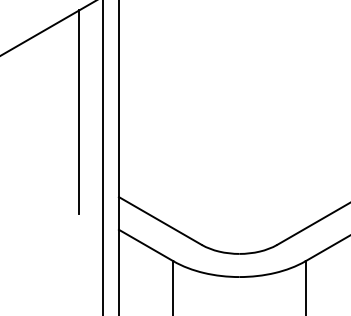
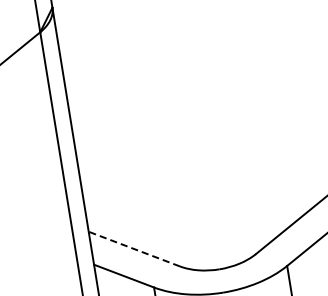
line: (79, 112) -> (35, 153), removed
line: (160, 220) -> (134, 248), solid -> dashed

